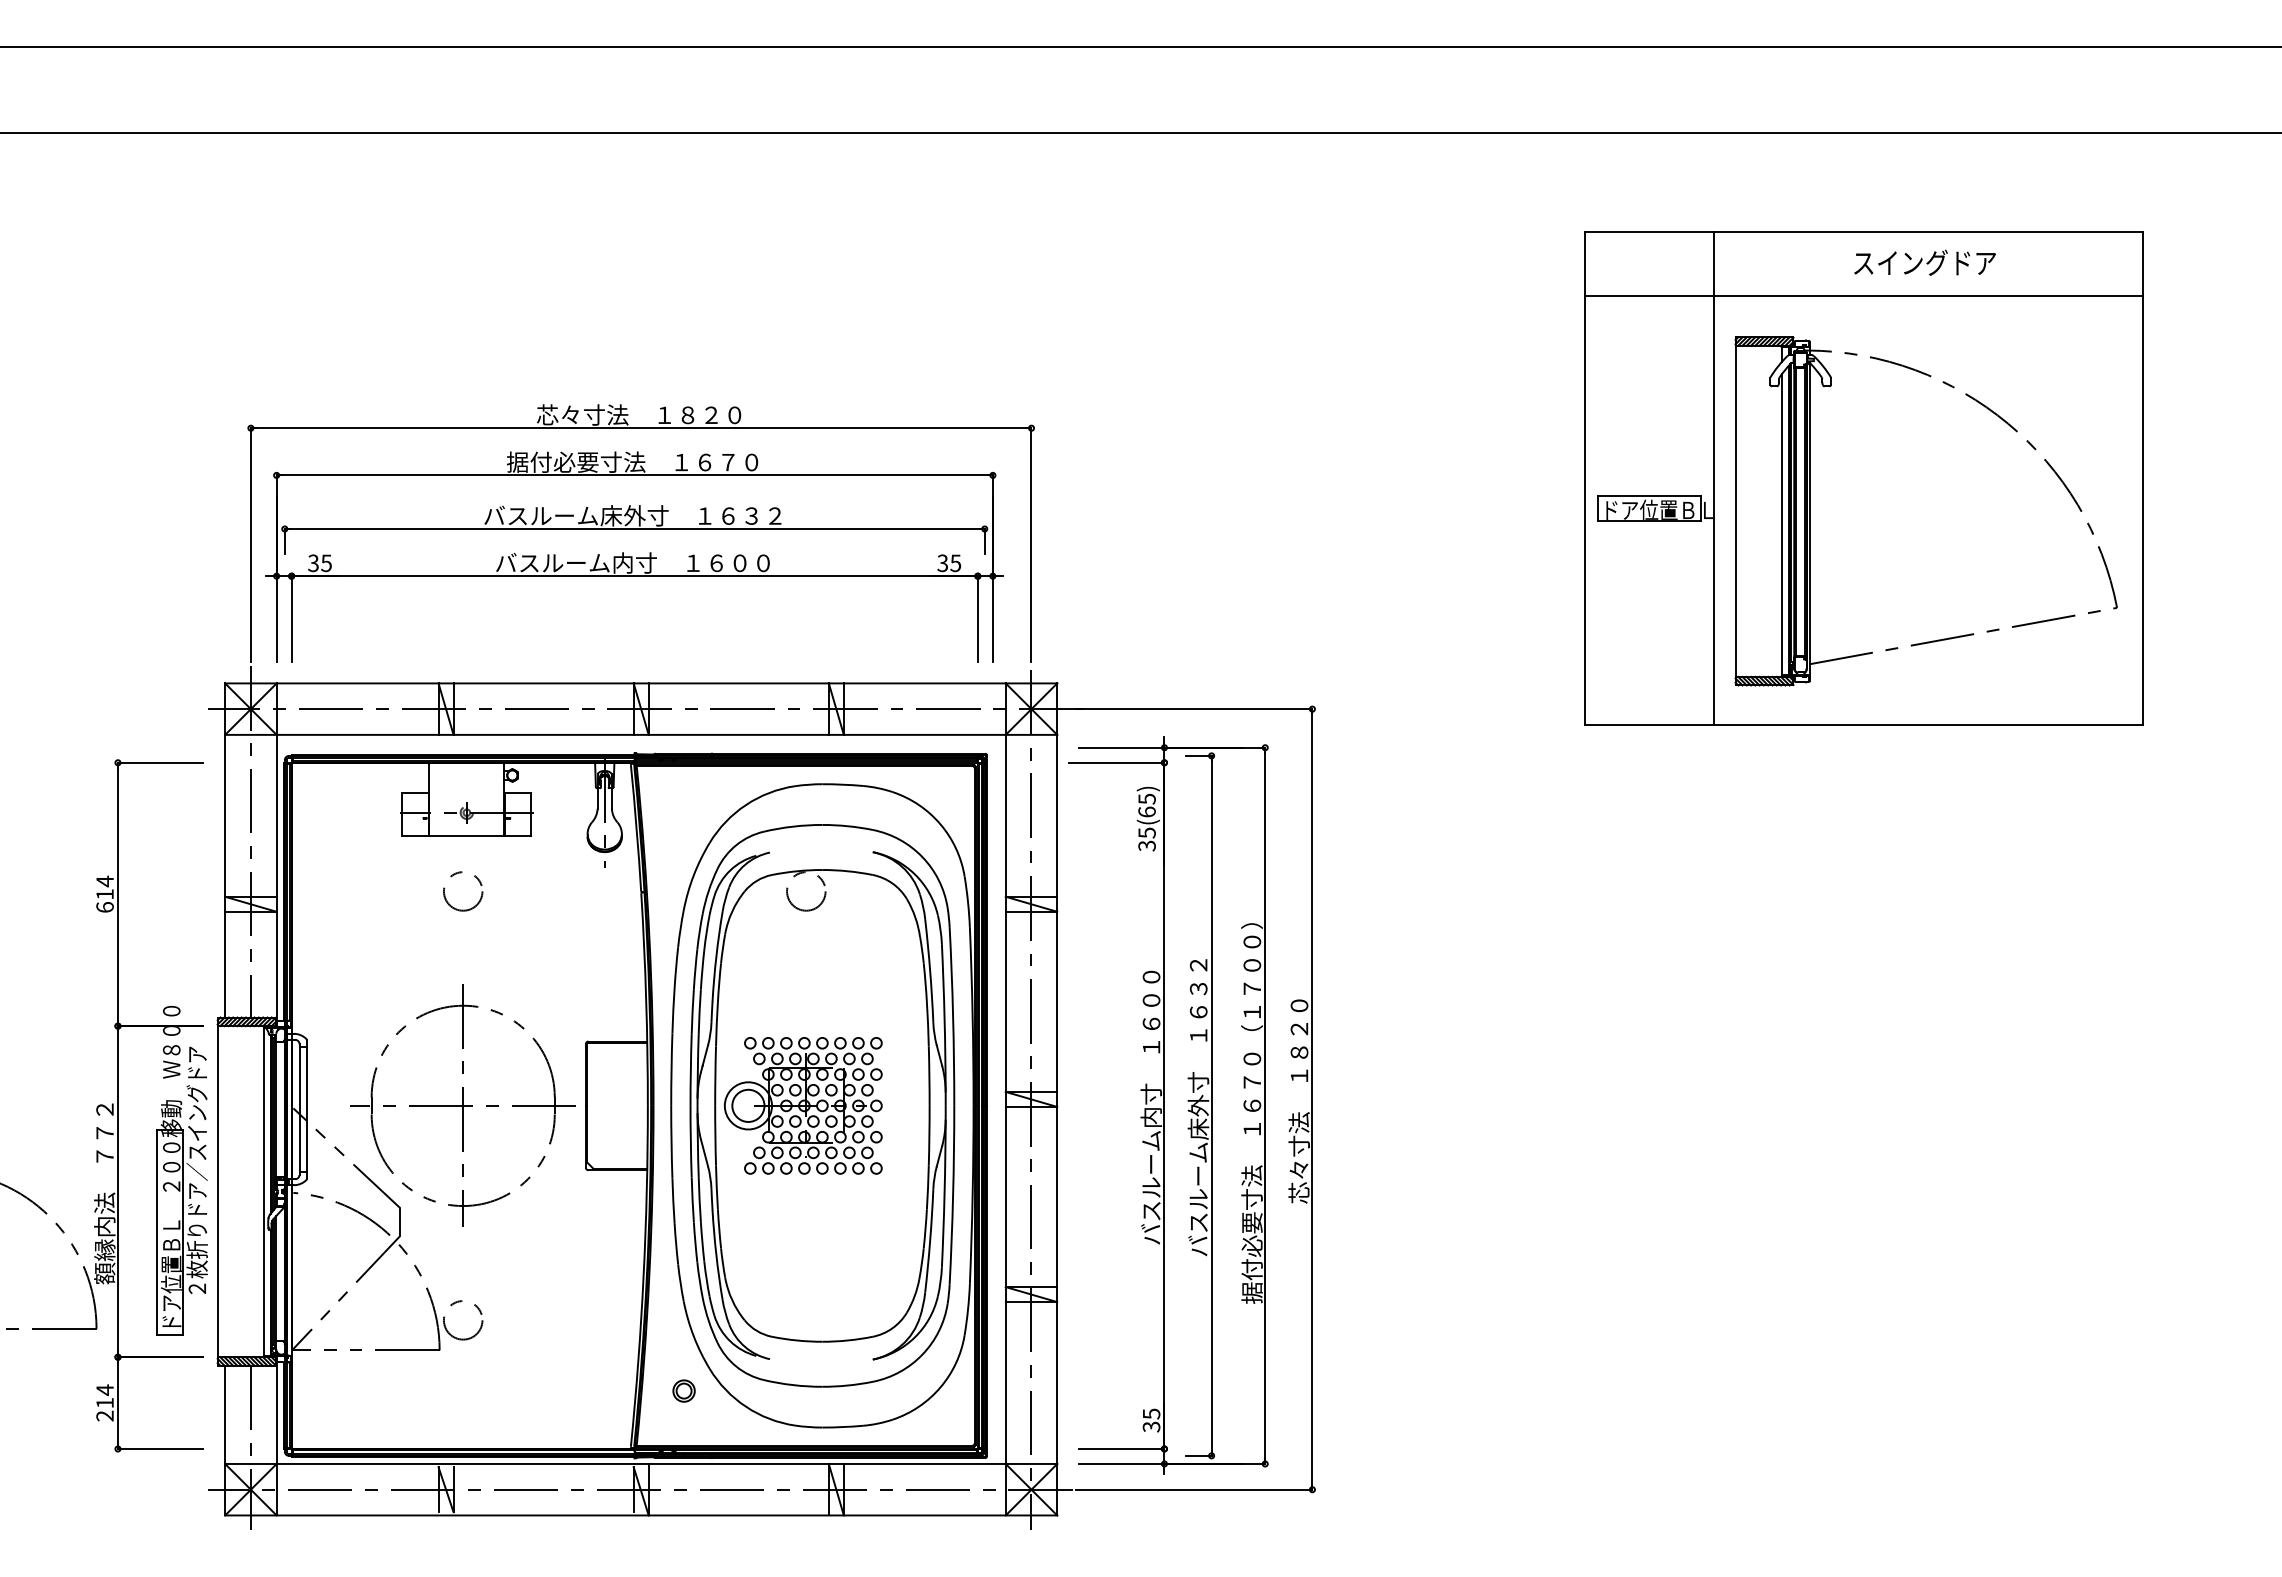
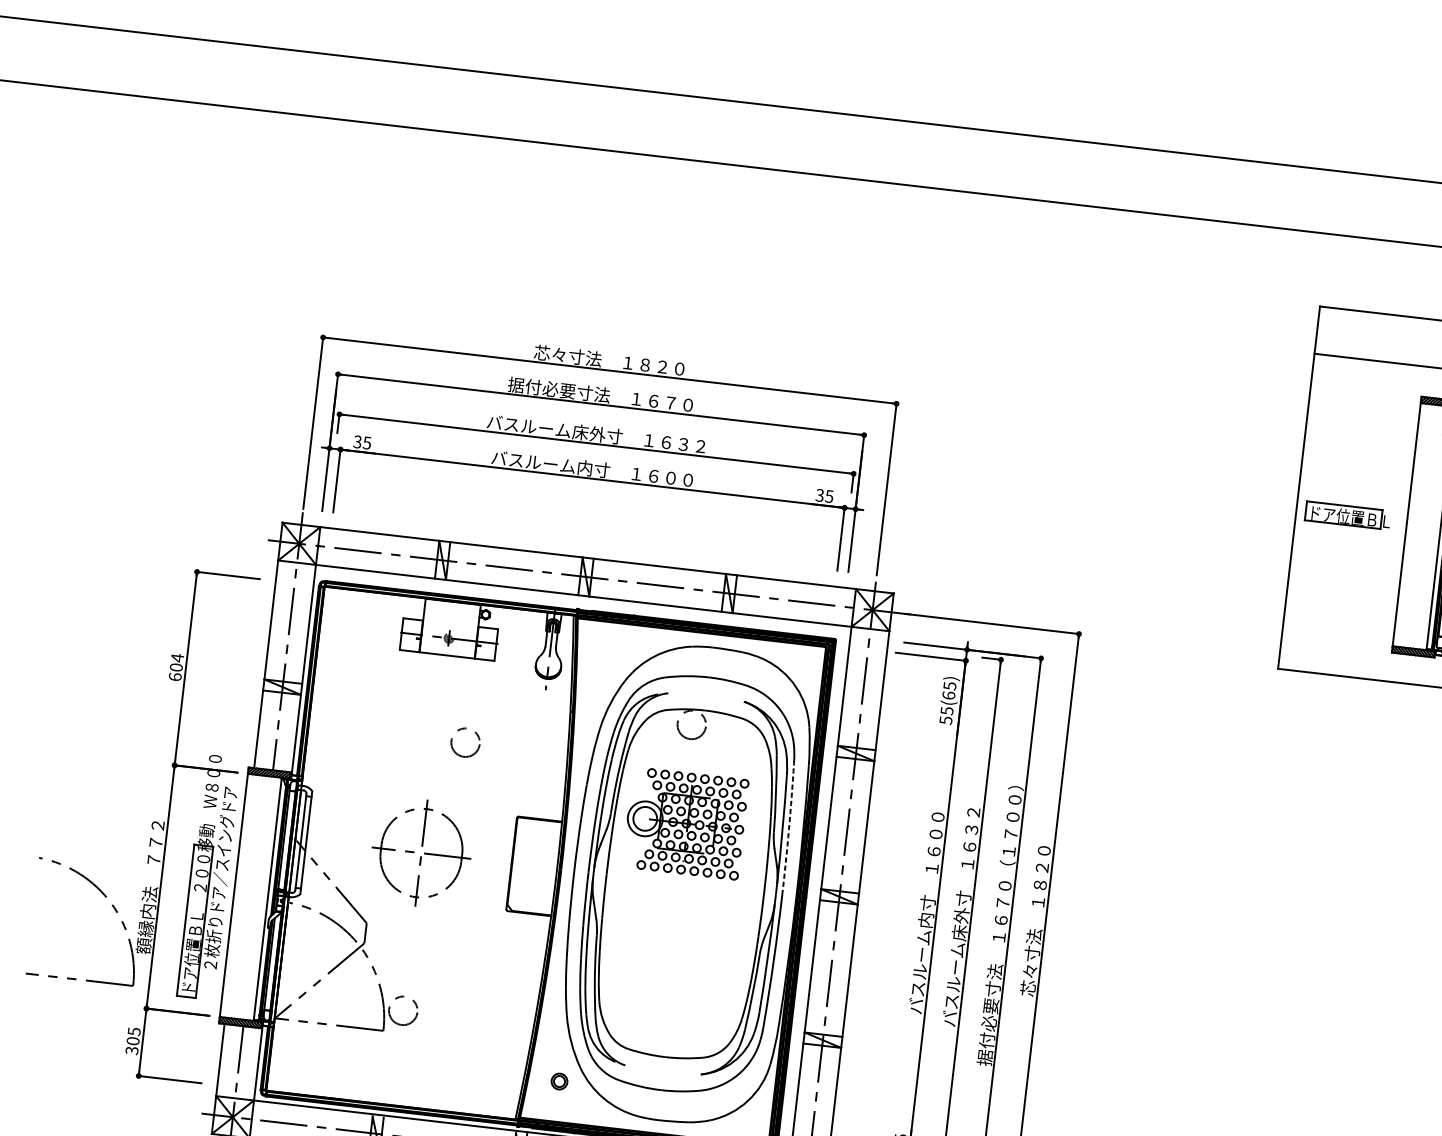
line: (1713, 477) -> (1393, 497), removed
text: (1146, 845) -> (945, 720), 35(65) -> 55(65)
circle: (463, 891) -> (465, 742), moved
text: (104, 894) -> (175, 667), 614 -> 604
arc: (953, 1016) -> (789, 829), solid -> dashed
part: (462, 1105) -> (421, 852), size x0.6
part: (803, 1105) -> (685, 823), moved
text: (104, 1402) -> (132, 1040), 214 -> 305

